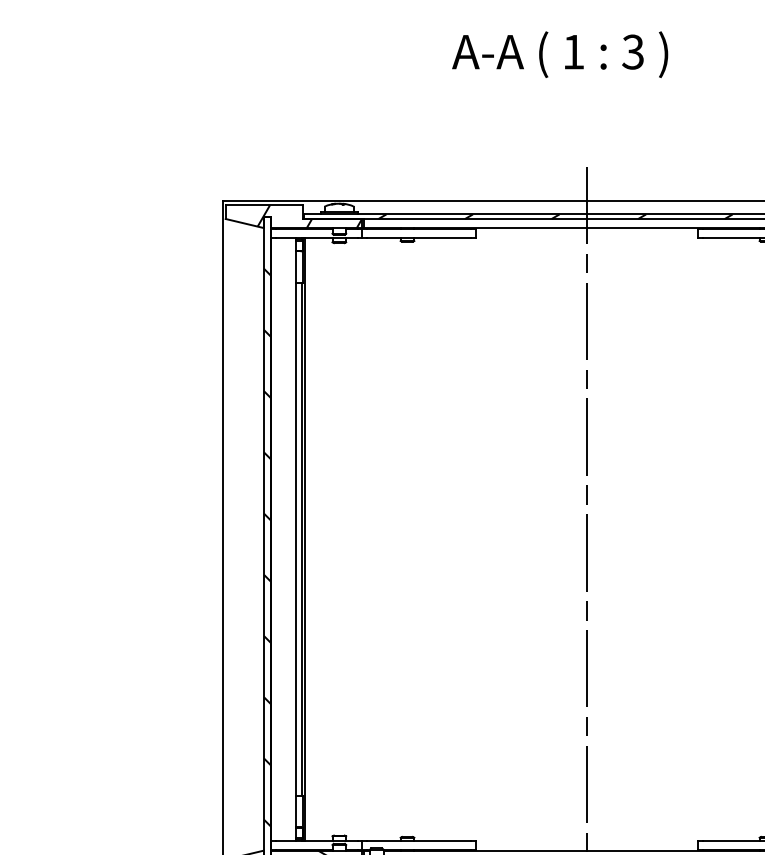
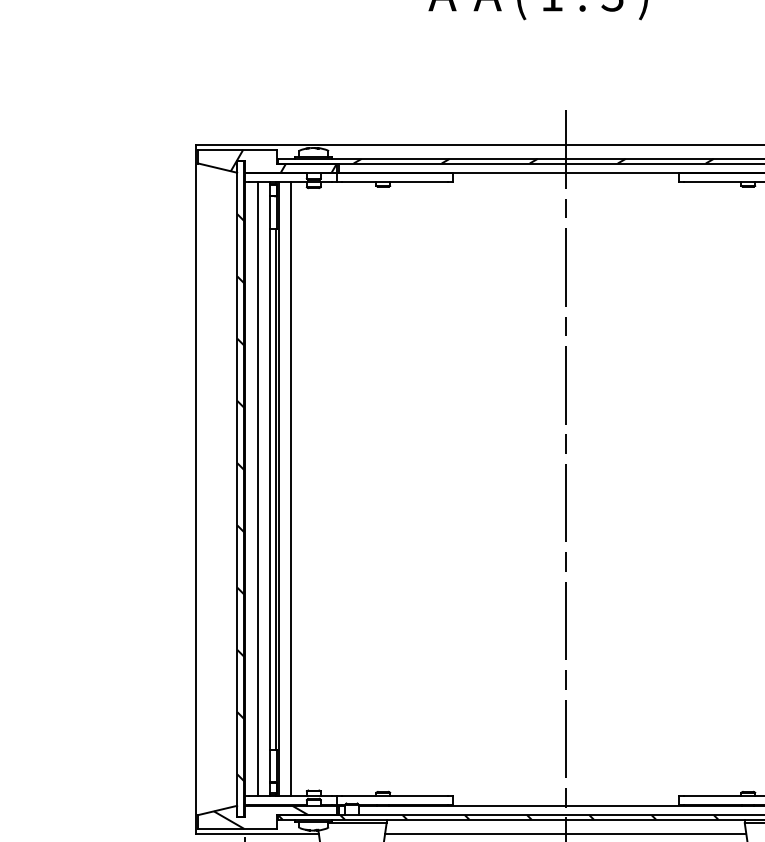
line: (284, 539) -> (258, 489), added
line: (316, 539) -> (290, 489), added

